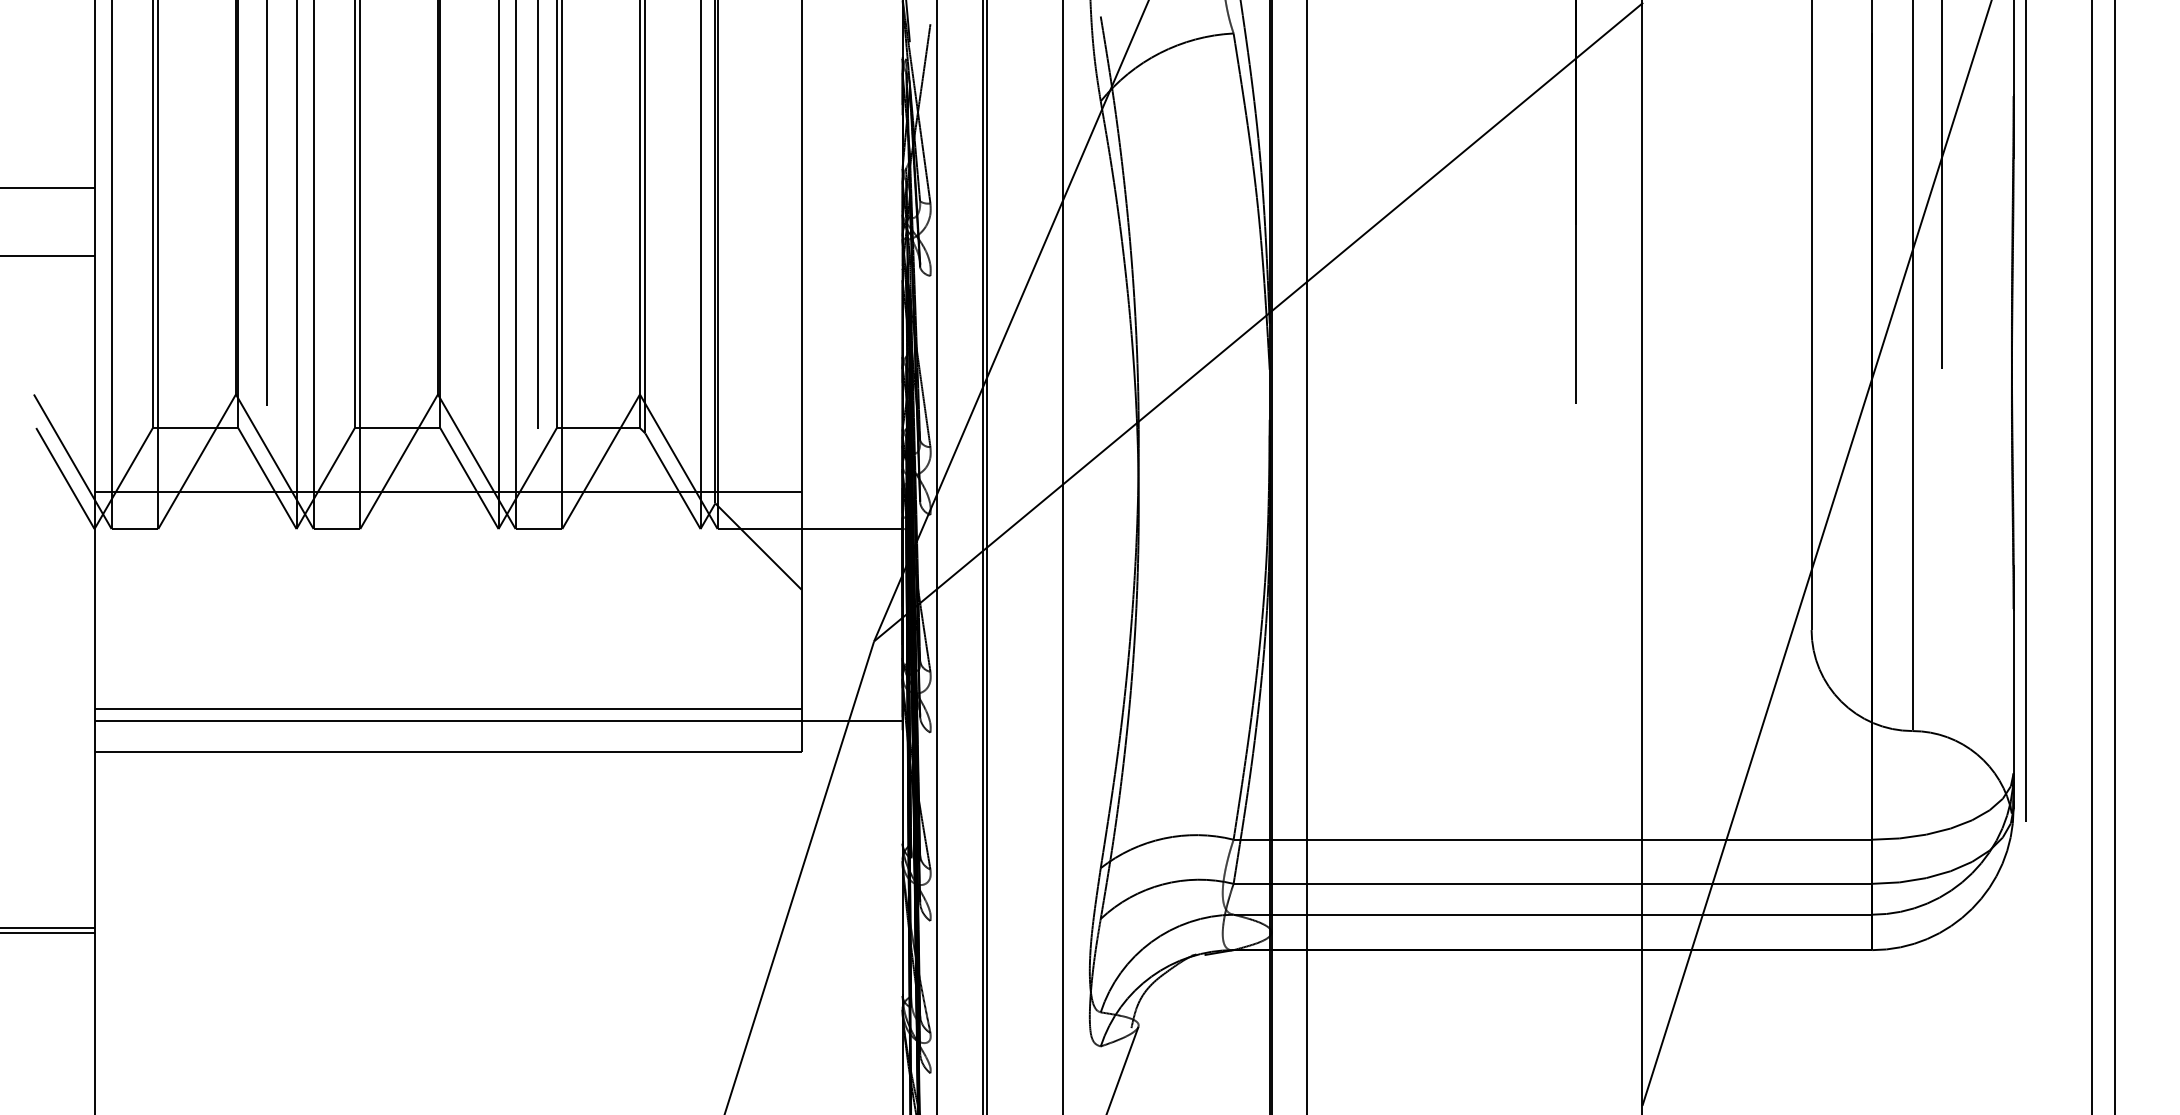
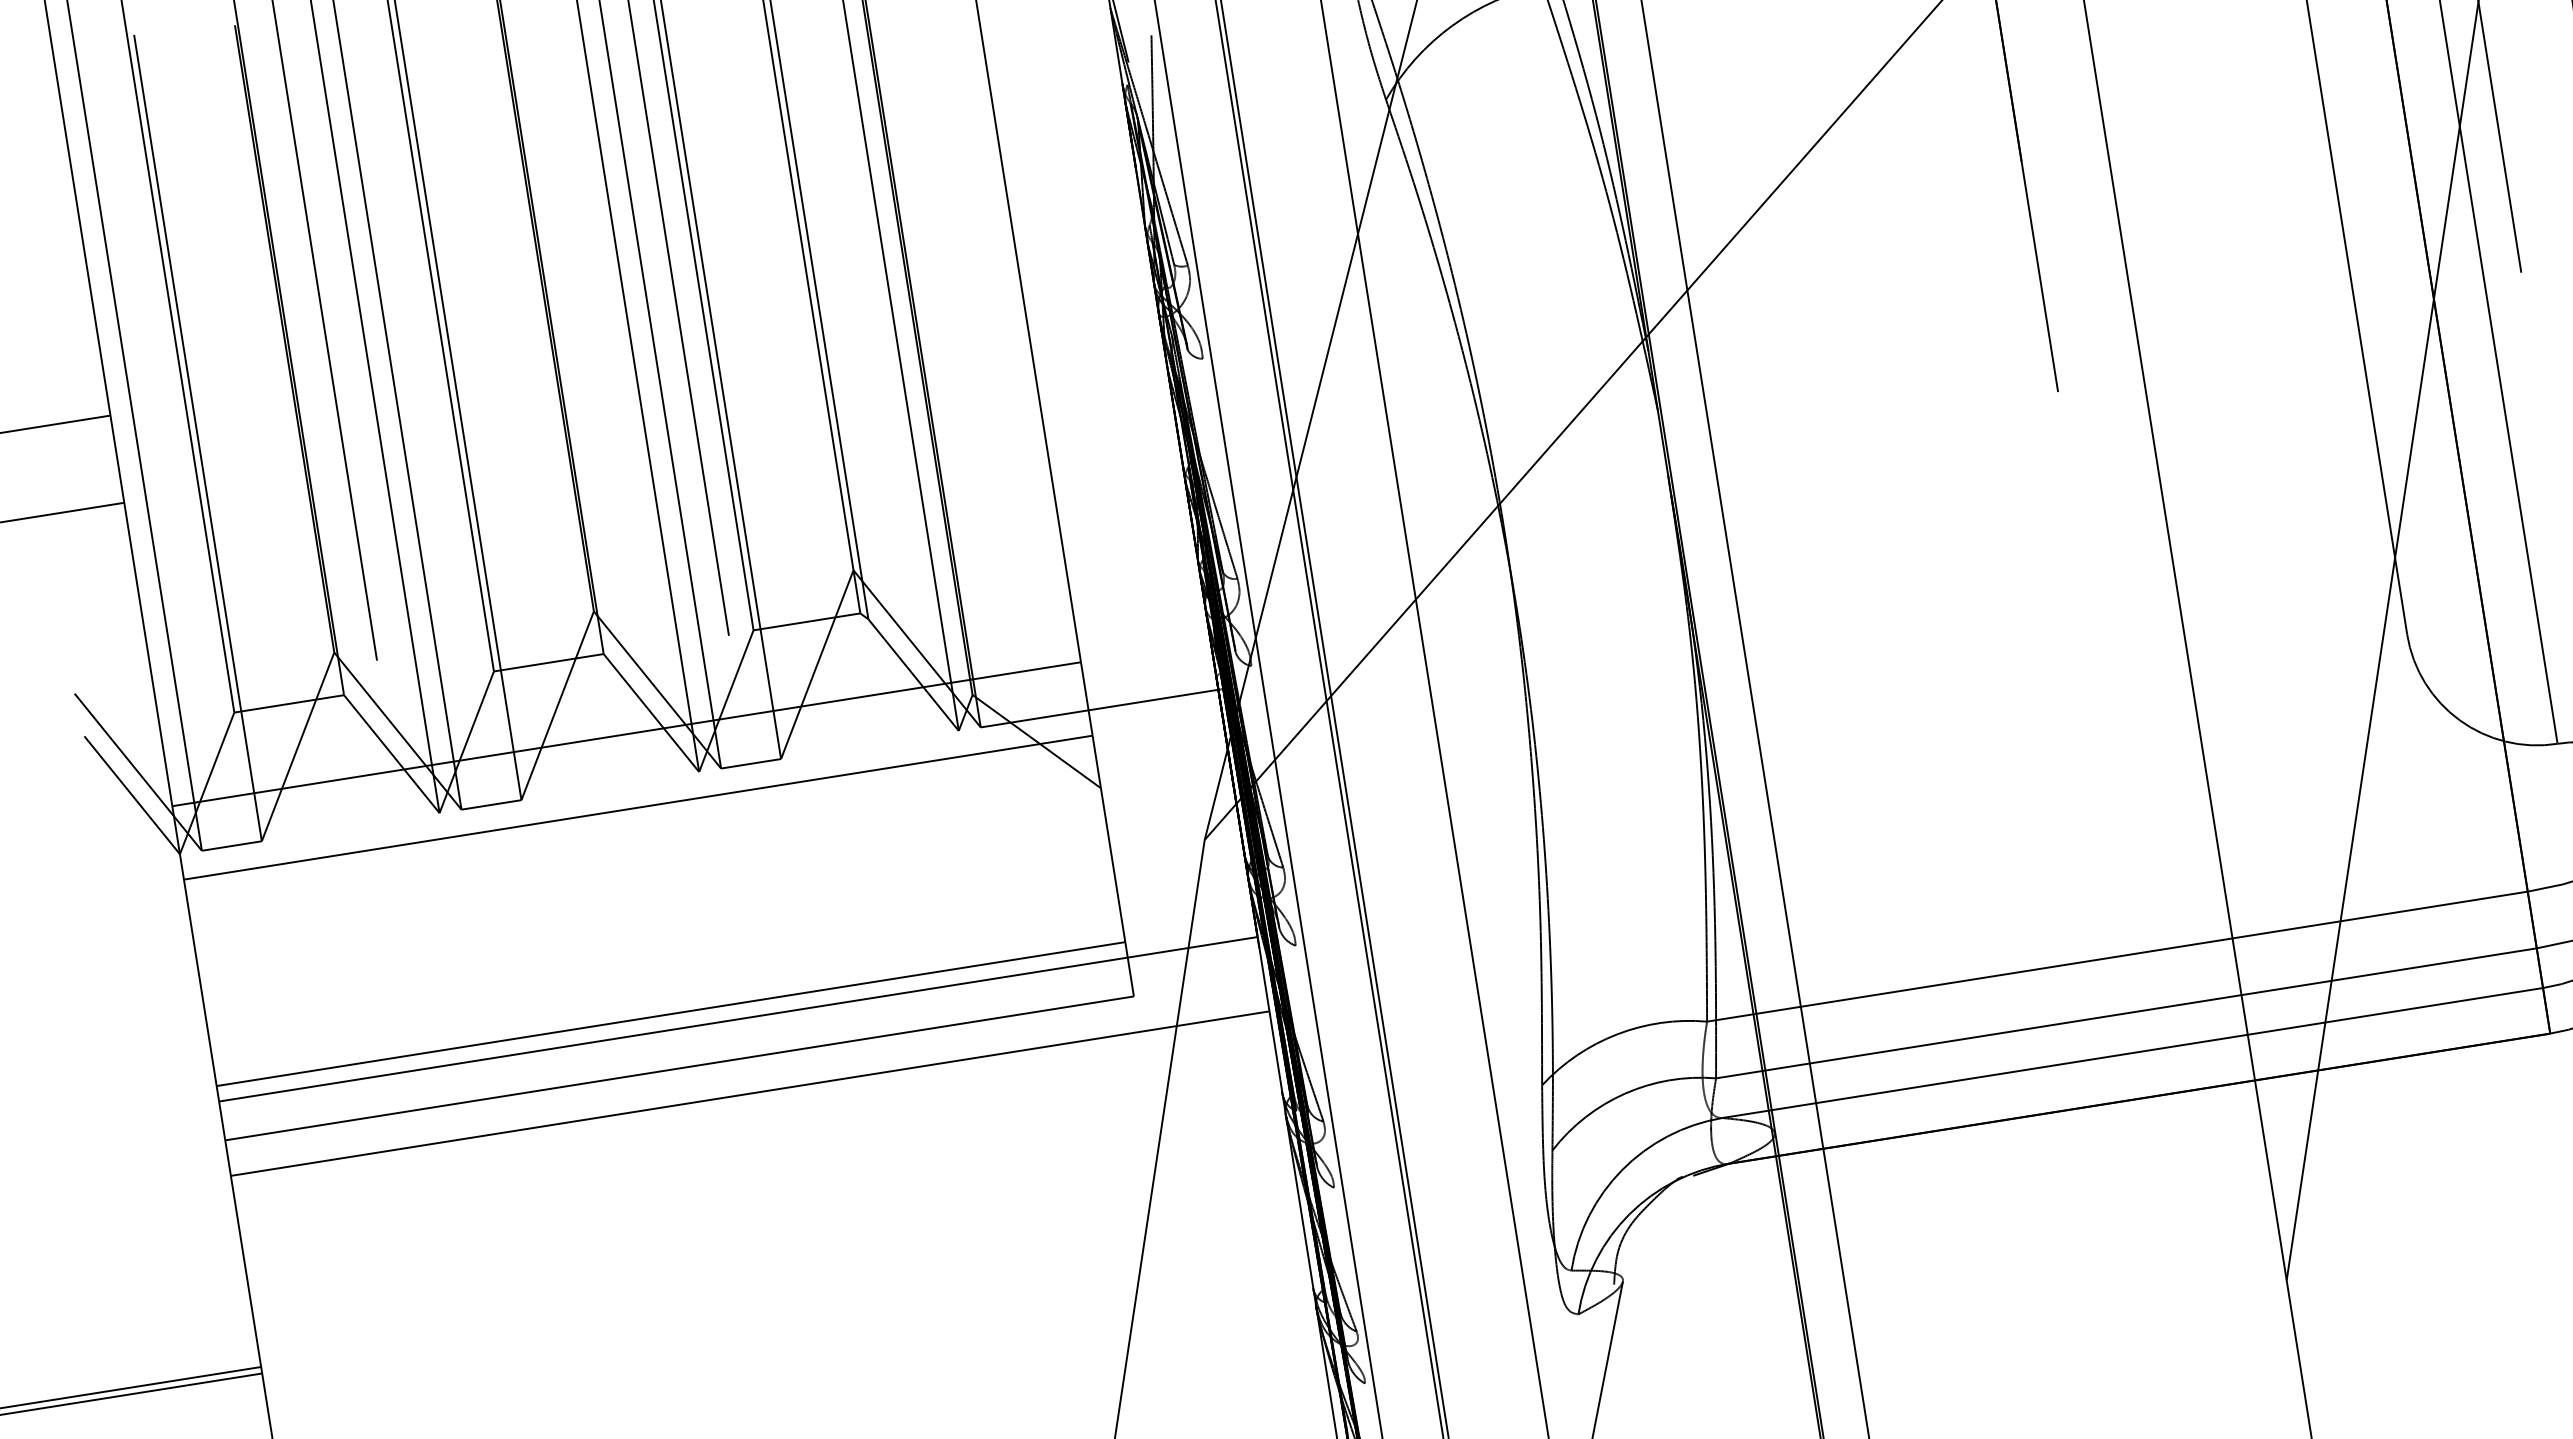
line: (447, 548) -> (637, 807), added
line: (498, 779) -> (750, 1093), added

